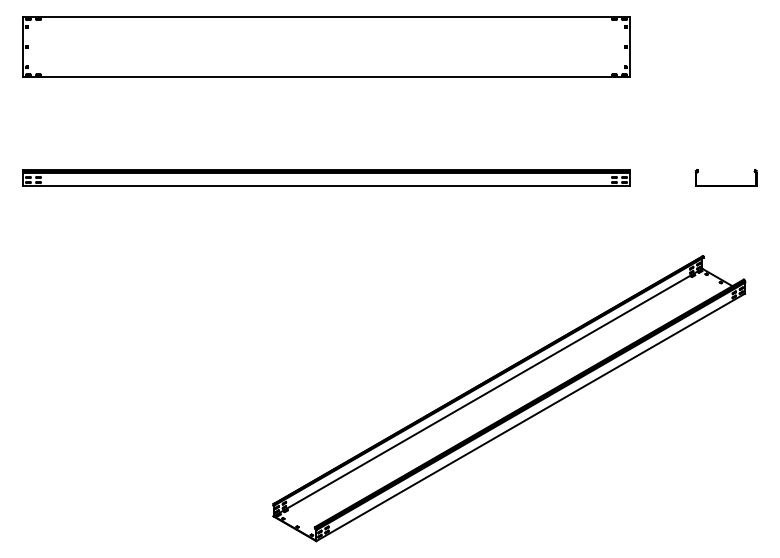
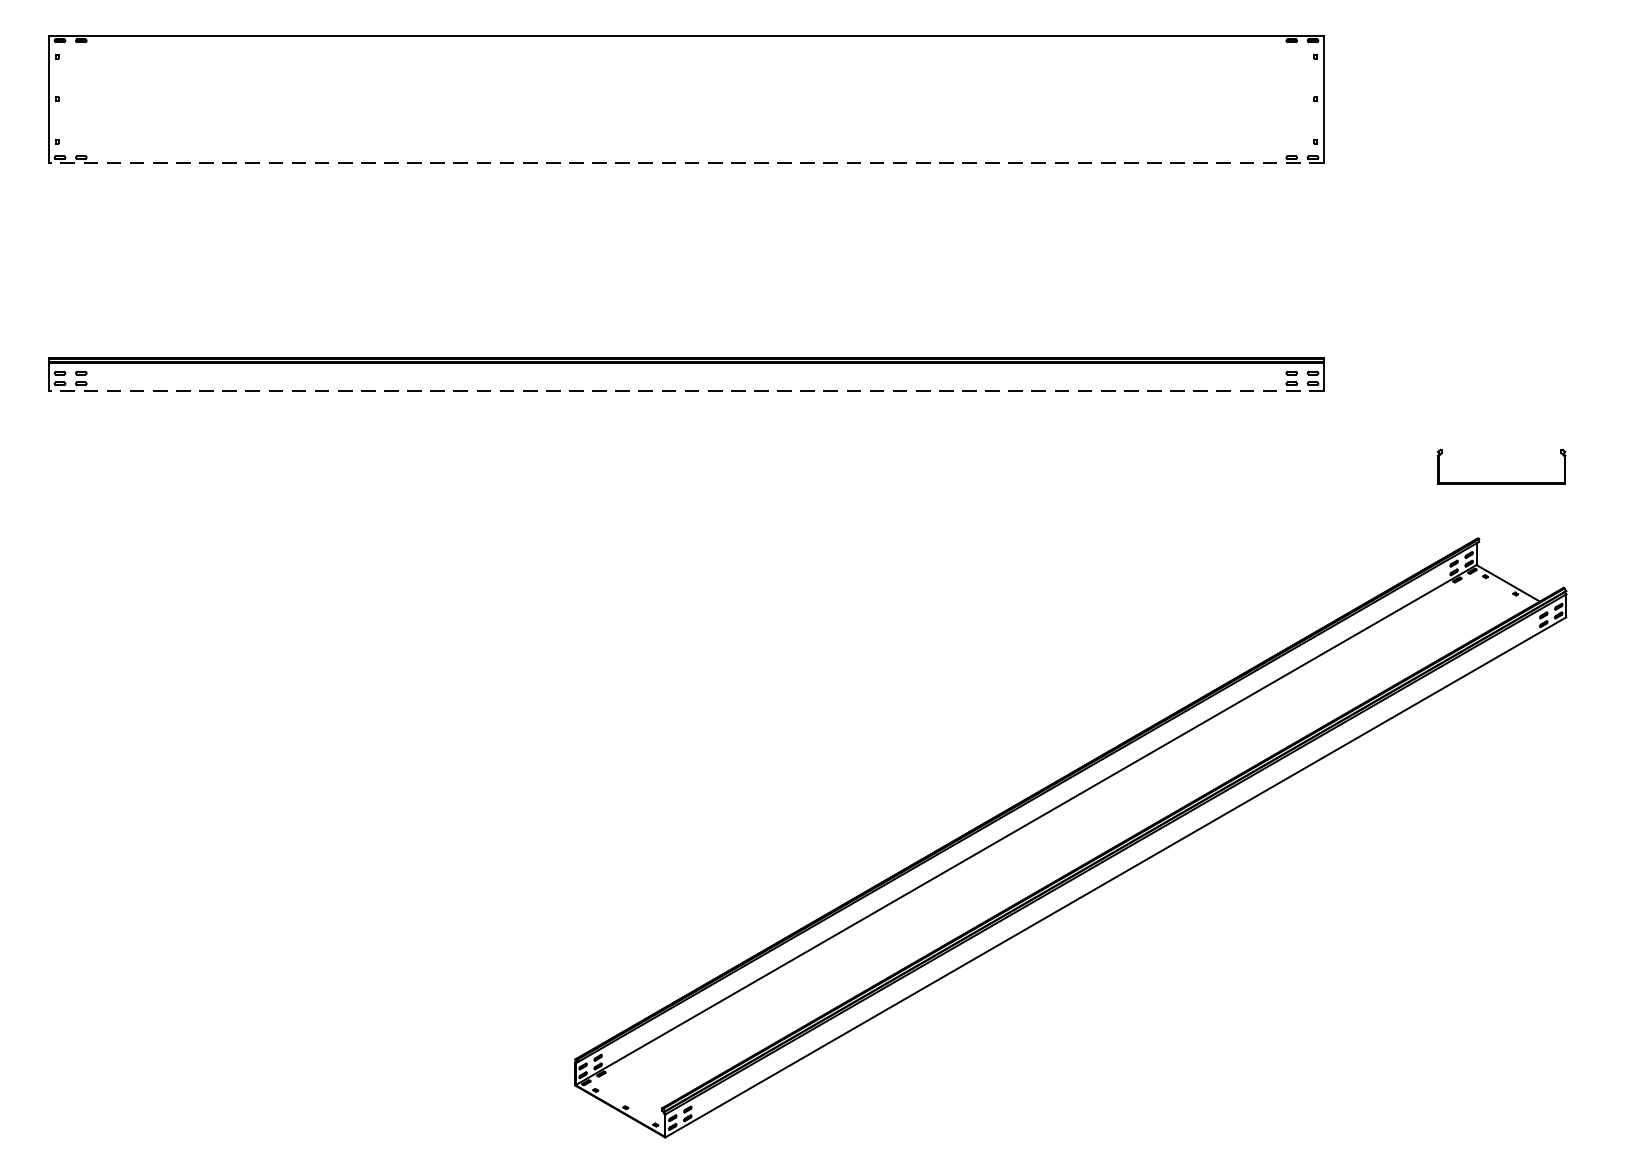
line: (326, 77) -> (686, 162), solid -> dashed
part: (725, 185) -> (1499, 482), moved
line: (326, 186) -> (686, 392), solid -> dashed

